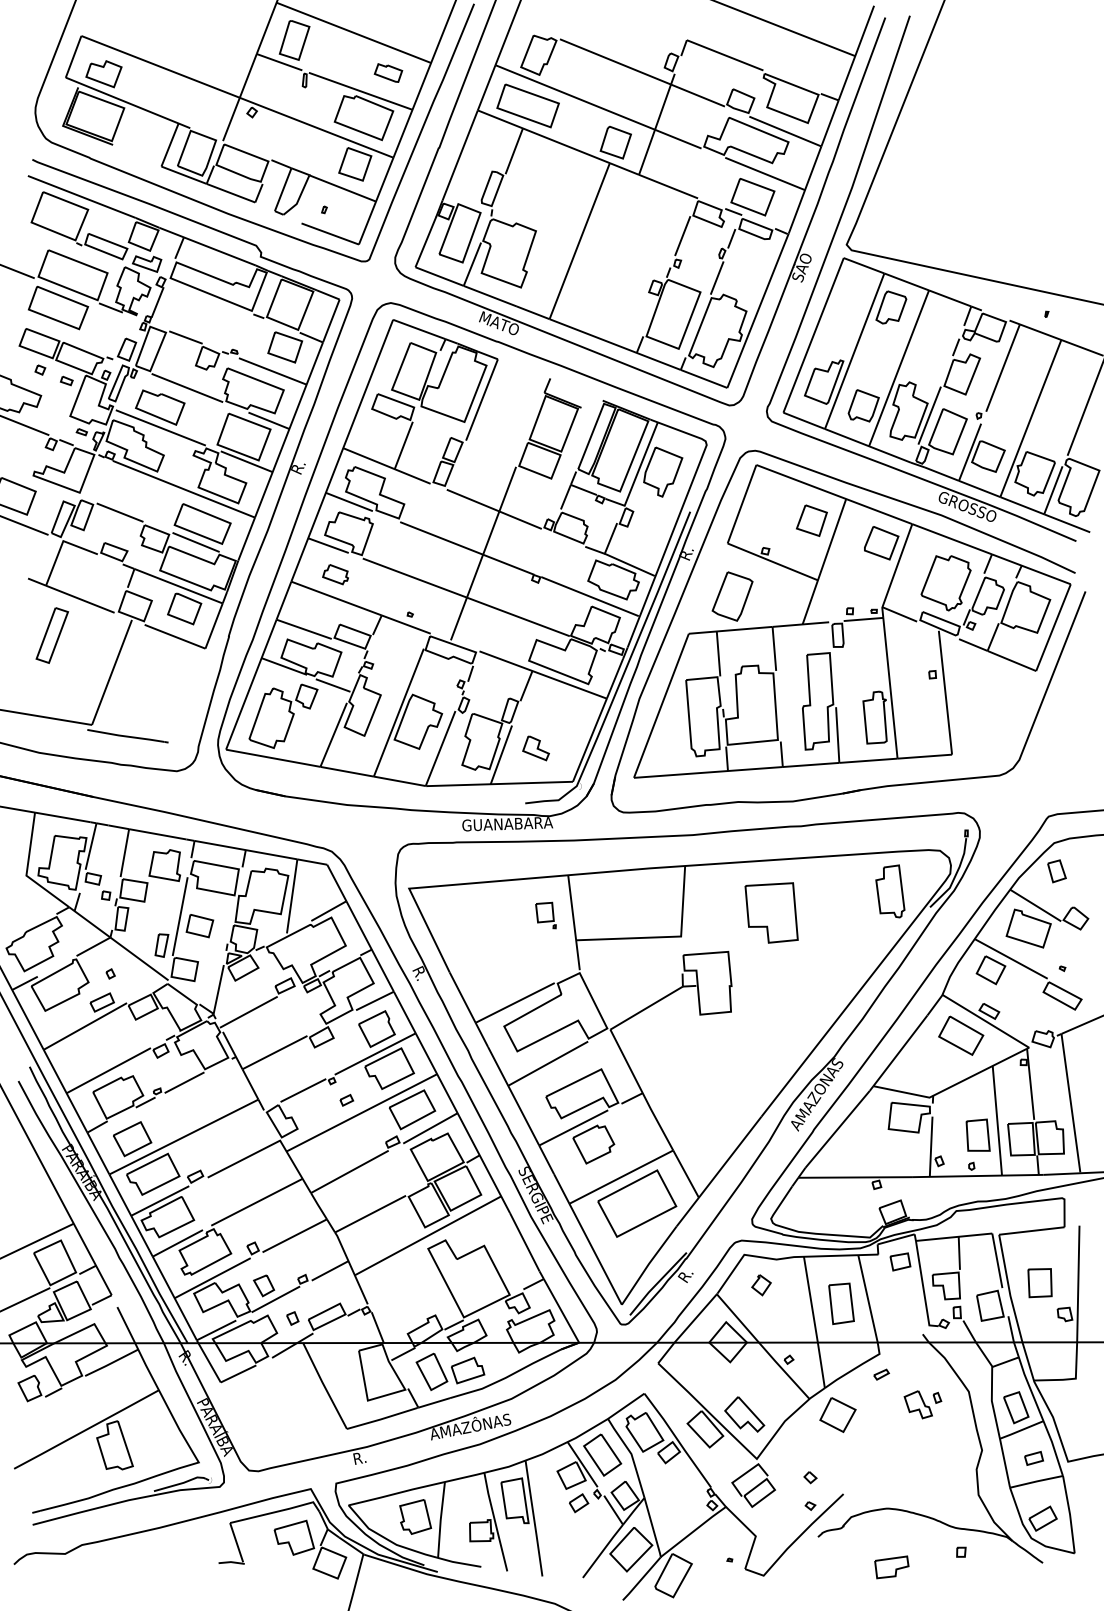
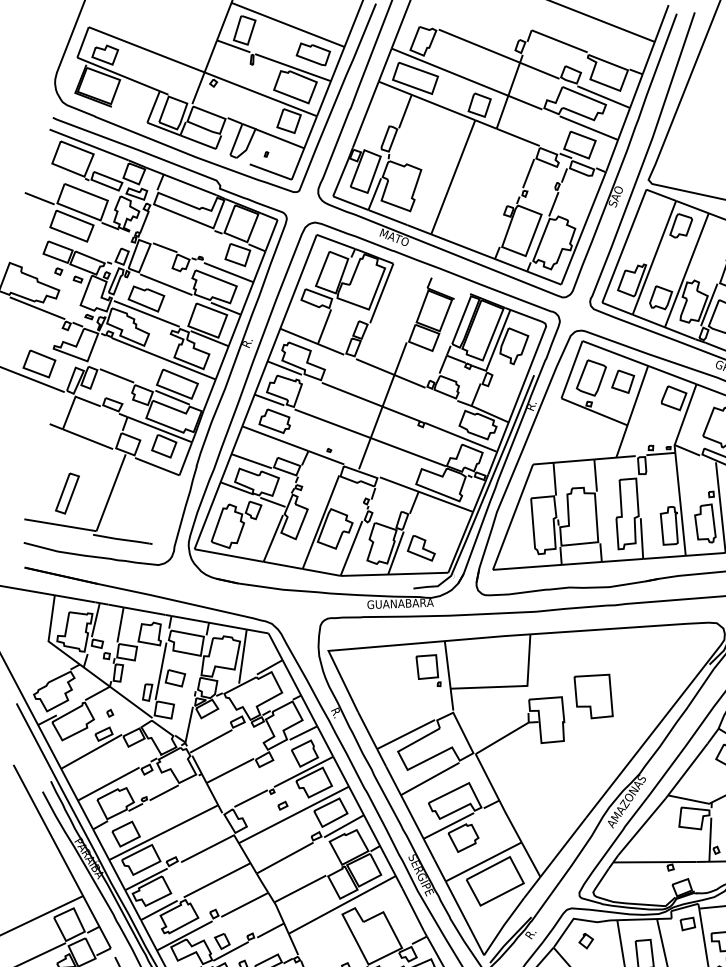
part: (388, 72) -> (313, 53), size x1.67
part: (335, 574) -> (274, 421), size x1.67
part: (732, 596) -> (591, 377), moved
part: (52, 635) -> (67, 493), moved
part: (535, 748) -> (420, 548), size x1.43
part: (890, 891) -> (705, 523), moved
part: (771, 912) -> (593, 696), moved
part: (545, 915) -> (428, 670), size x1.67

